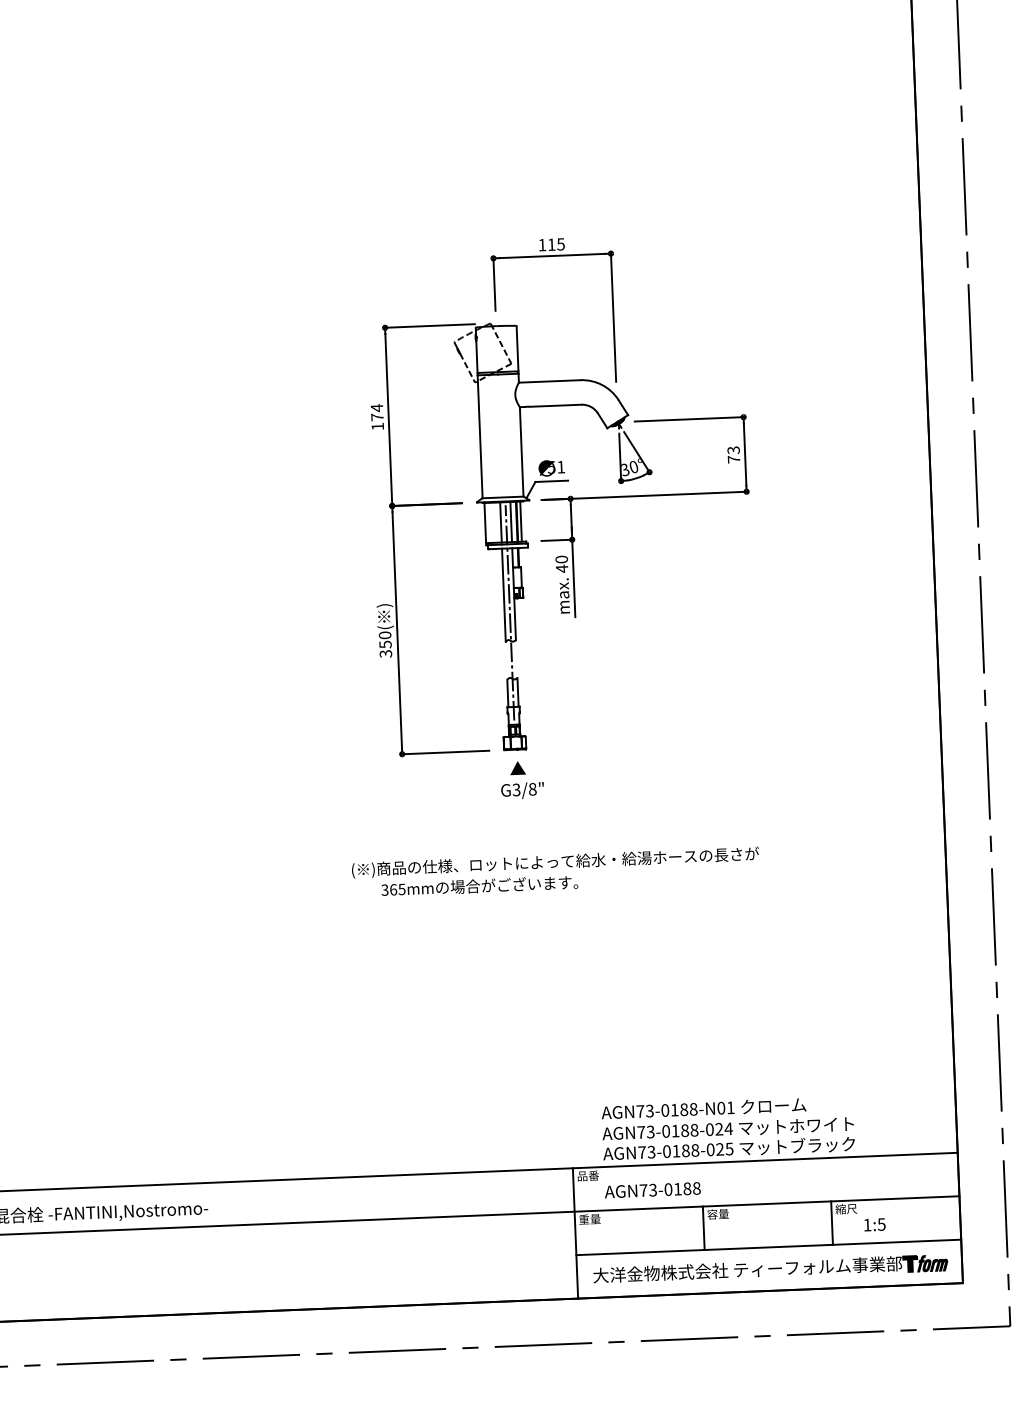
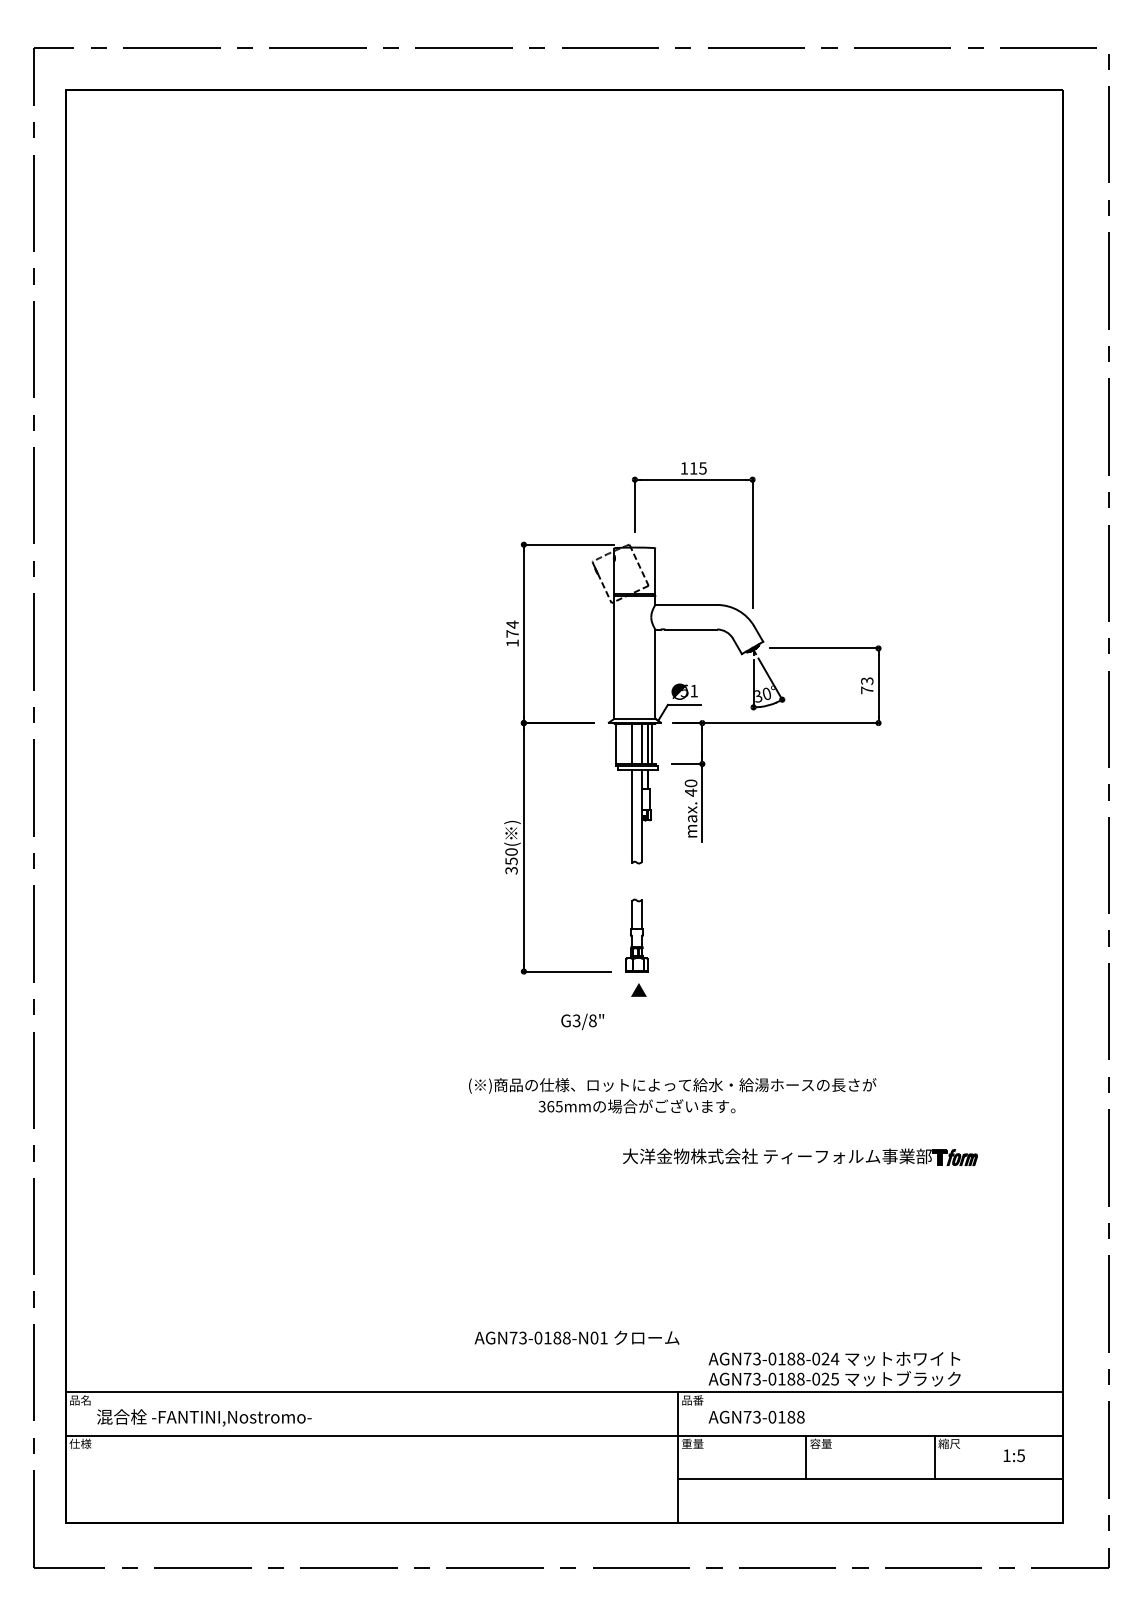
line: (510, 612) -> (637, 834), removed
text: (522, 790) -> (582, 1021), moved
text: (479, 886) -> (636, 1106), moved
text: (703, 1108) -> (576, 1337), moved
text: (874, 1224) -> (1013, 1455), moved
part: (770, 1268) -> (800, 1156), moved

